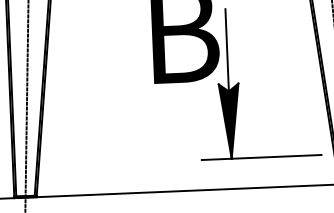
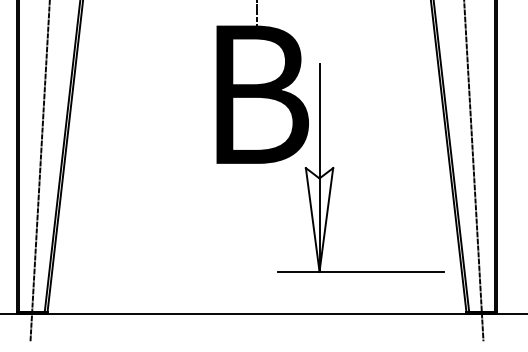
fill: (230, 121) -> (319, 219), removed

